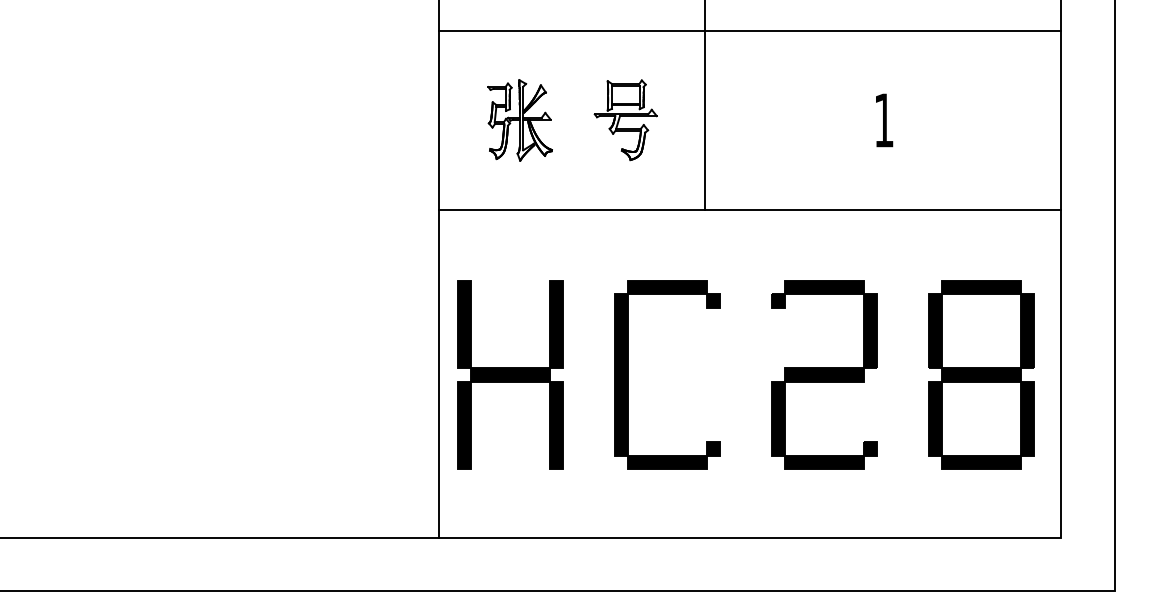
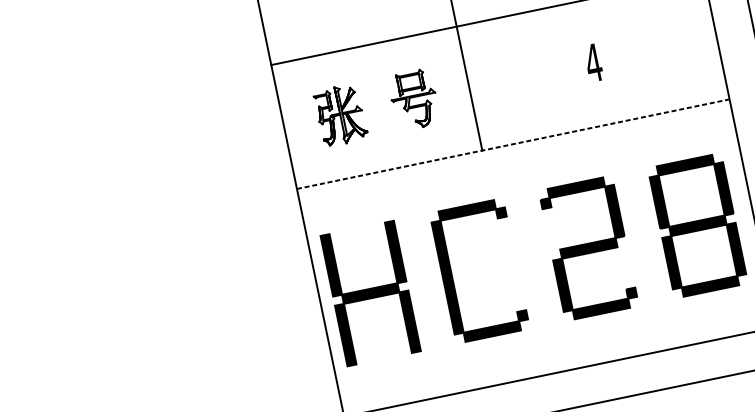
text: (883, 120) -> (593, 63), 1 -> 4
line: (750, 209) -> (513, 144), solid -> dashed

